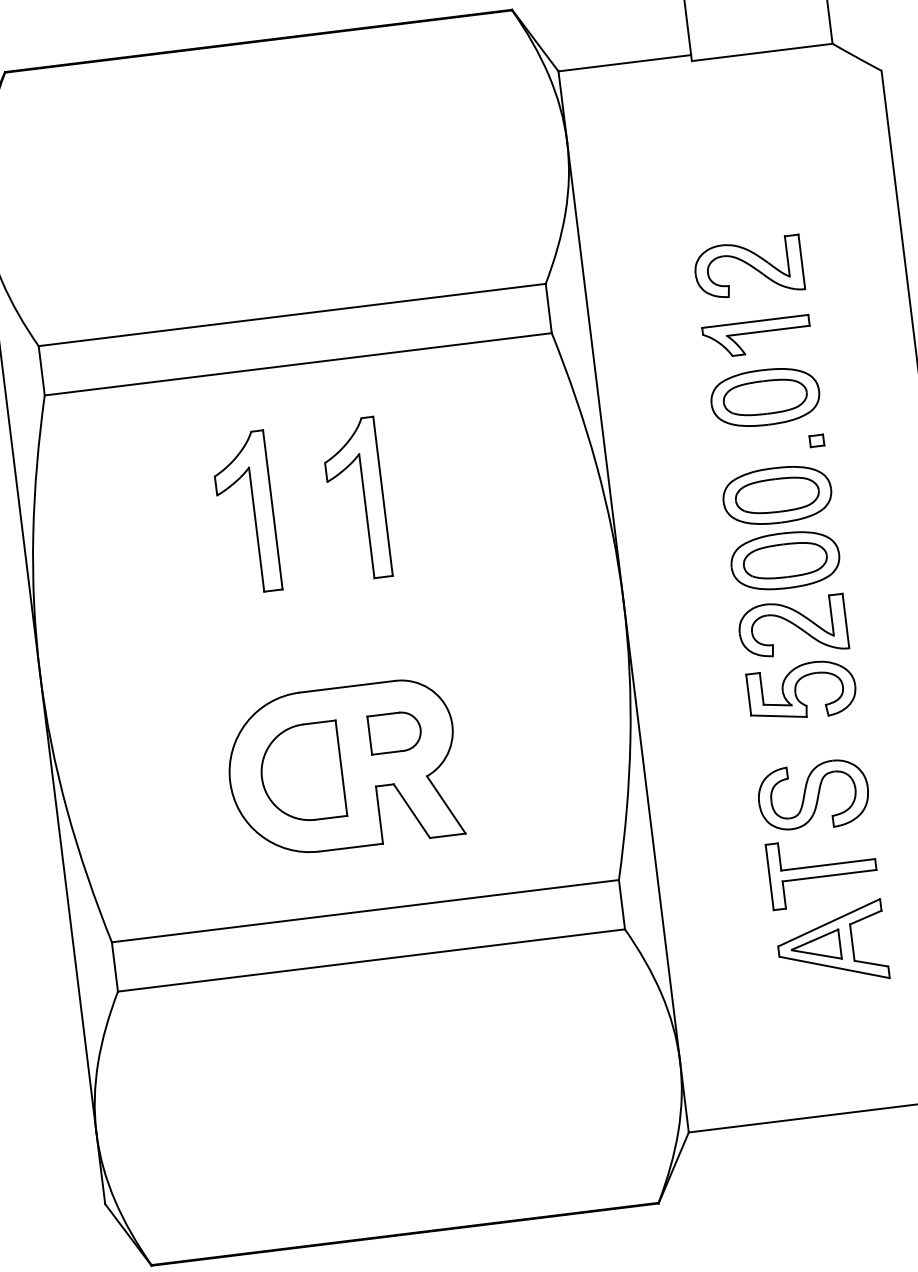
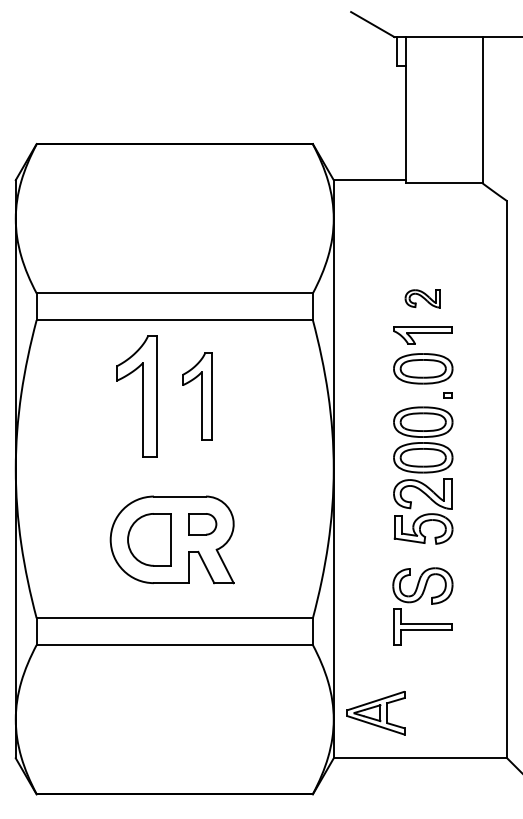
part: (748, 268) -> (422, 298), size x0.6
part: (247, 512) -> (137, 396), size x1.4
part: (831, 945) -> (375, 713), moved

